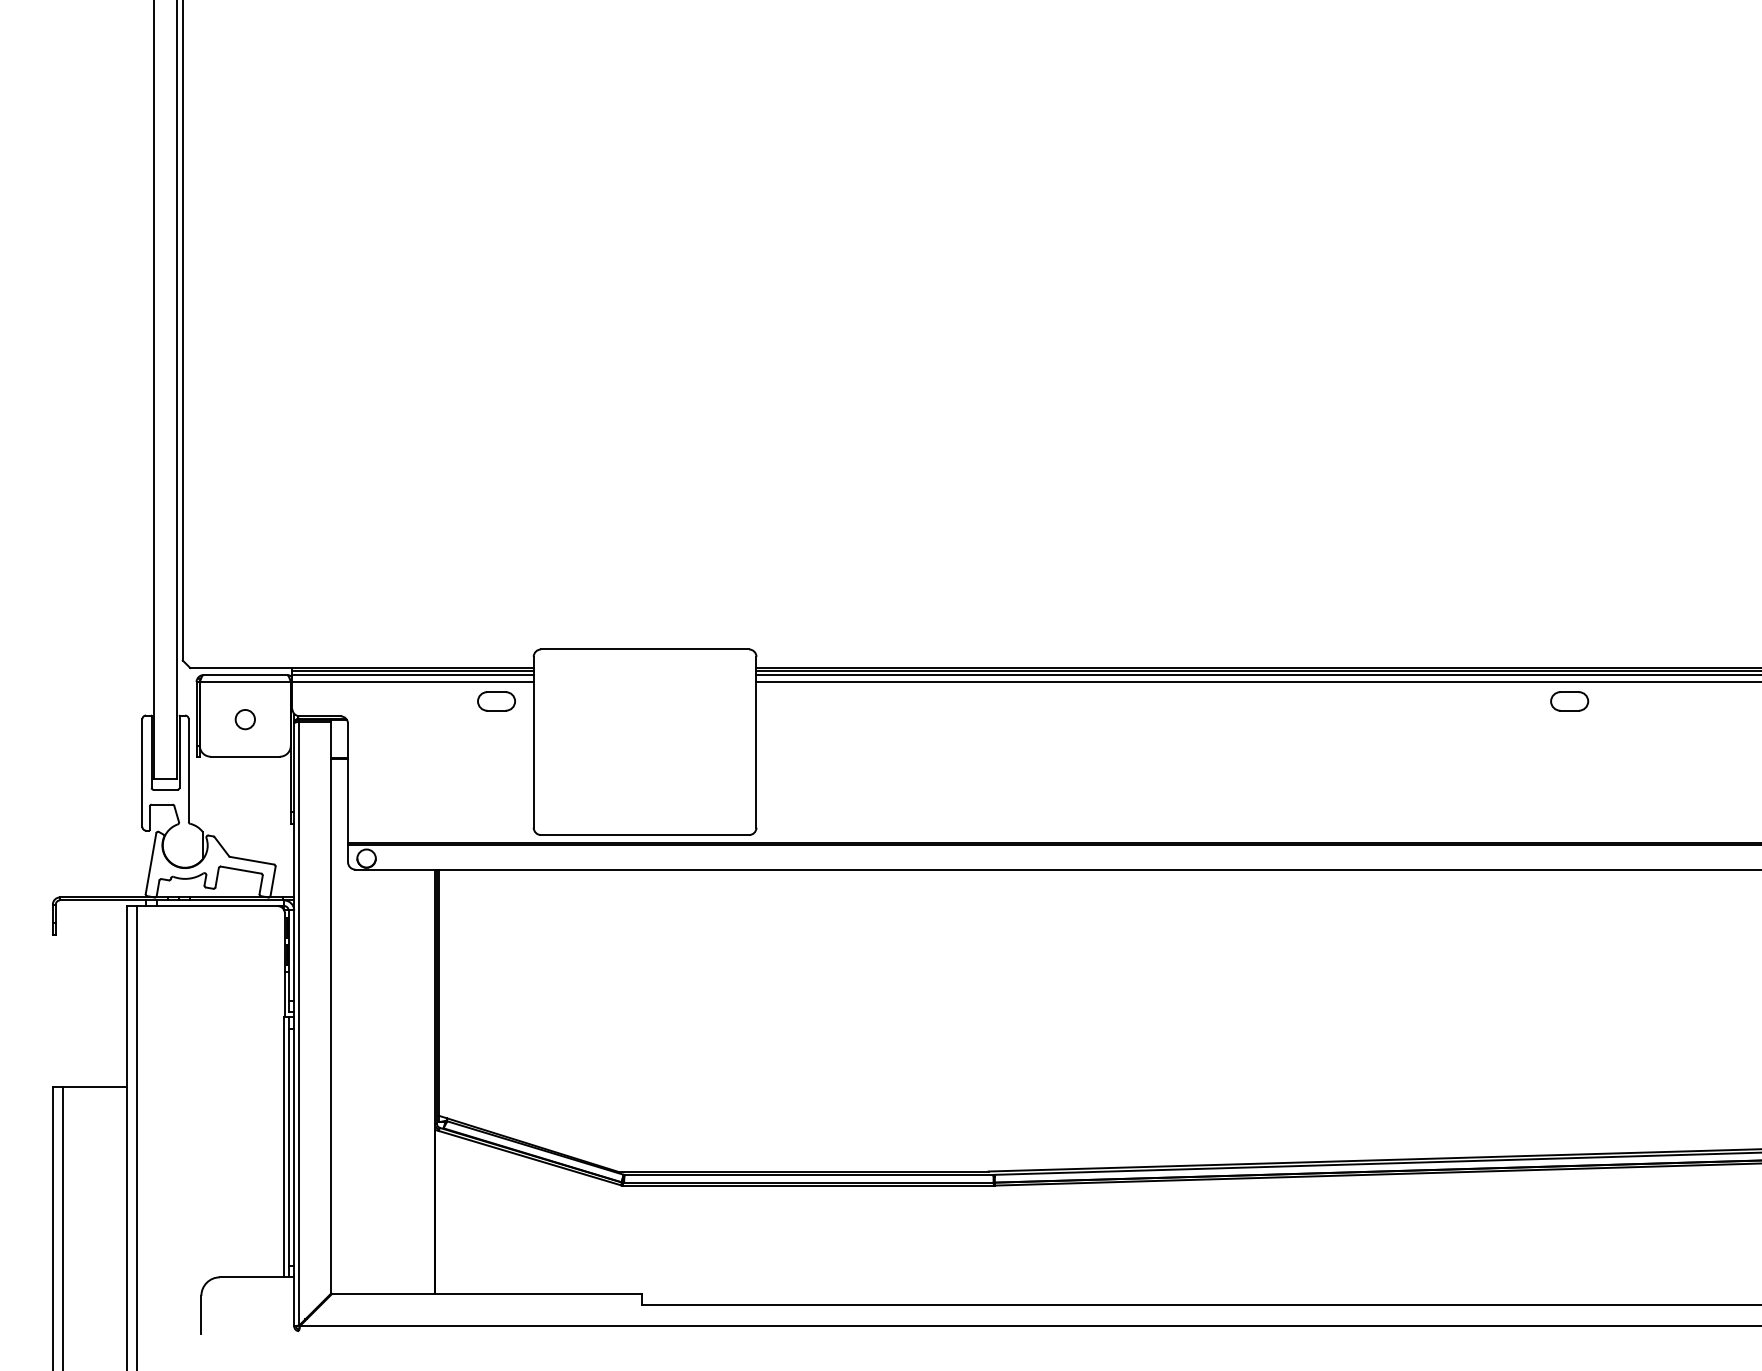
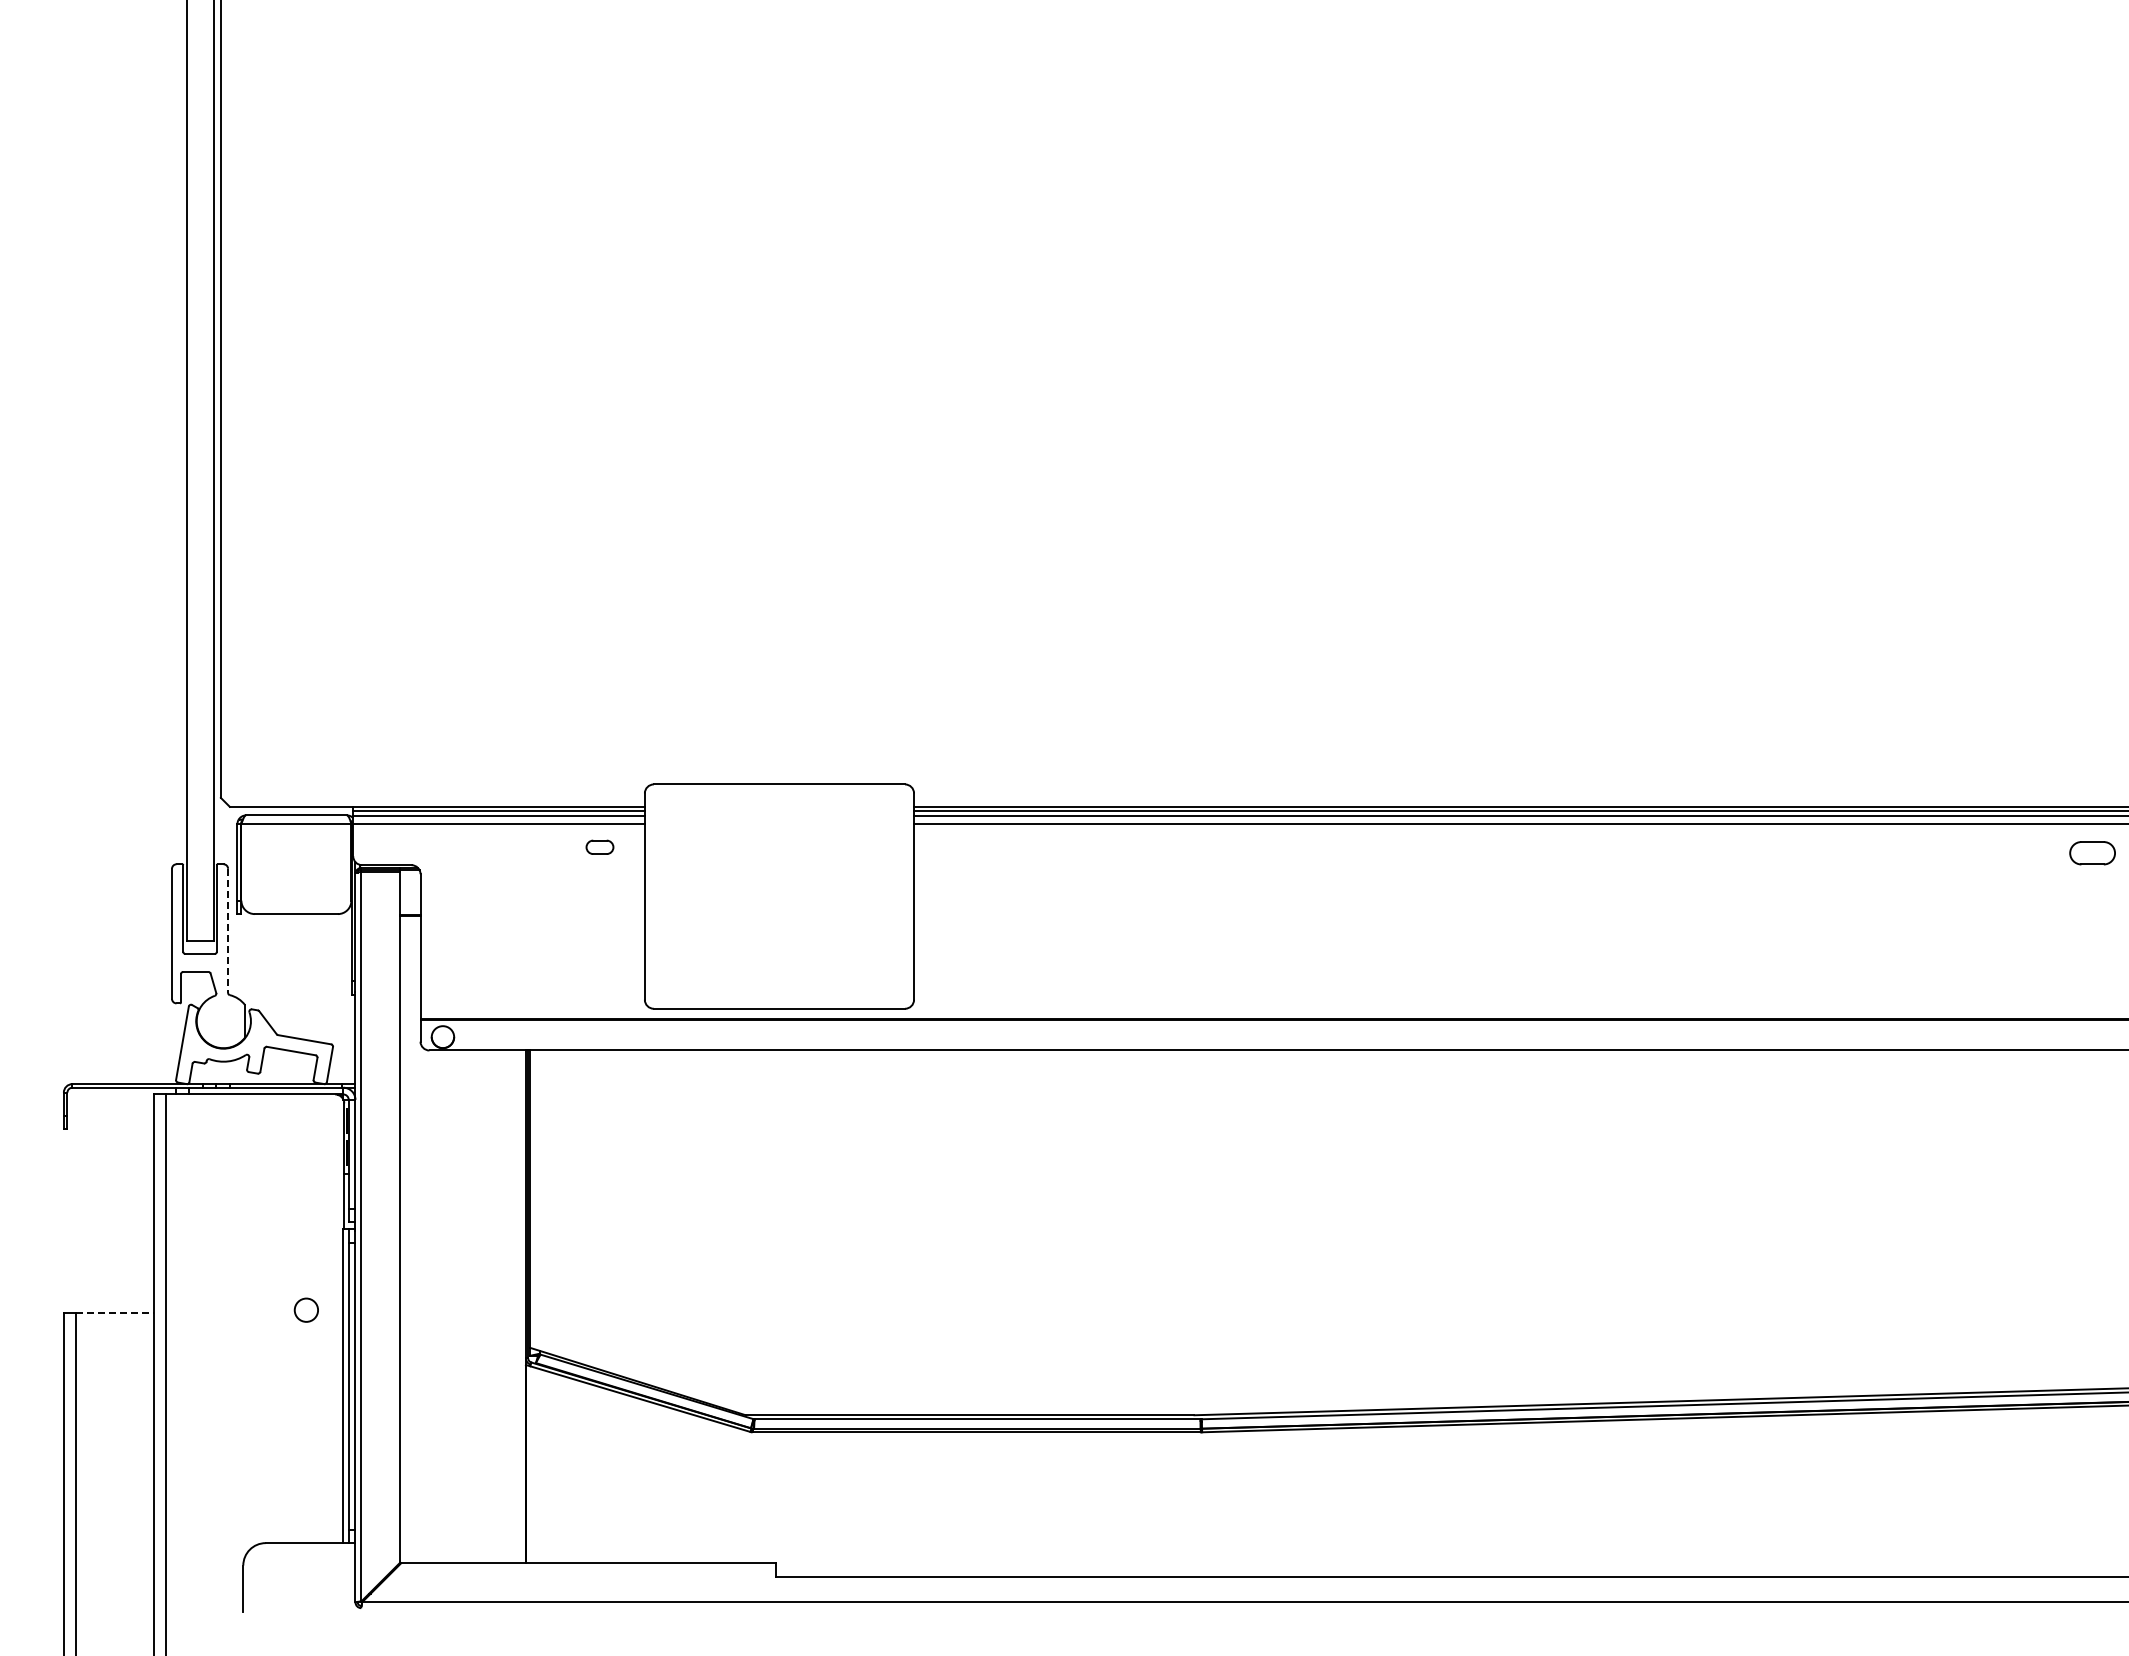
part: (496, 701) -> (599, 847), size x0.6
part: (1569, 701) -> (2092, 853), moved
circle: (244, 719) -> (305, 1309), moved
line: (189, 771) -> (228, 931), solid -> dashed
line: (94, 1086) -> (114, 1312), solid -> dashed

